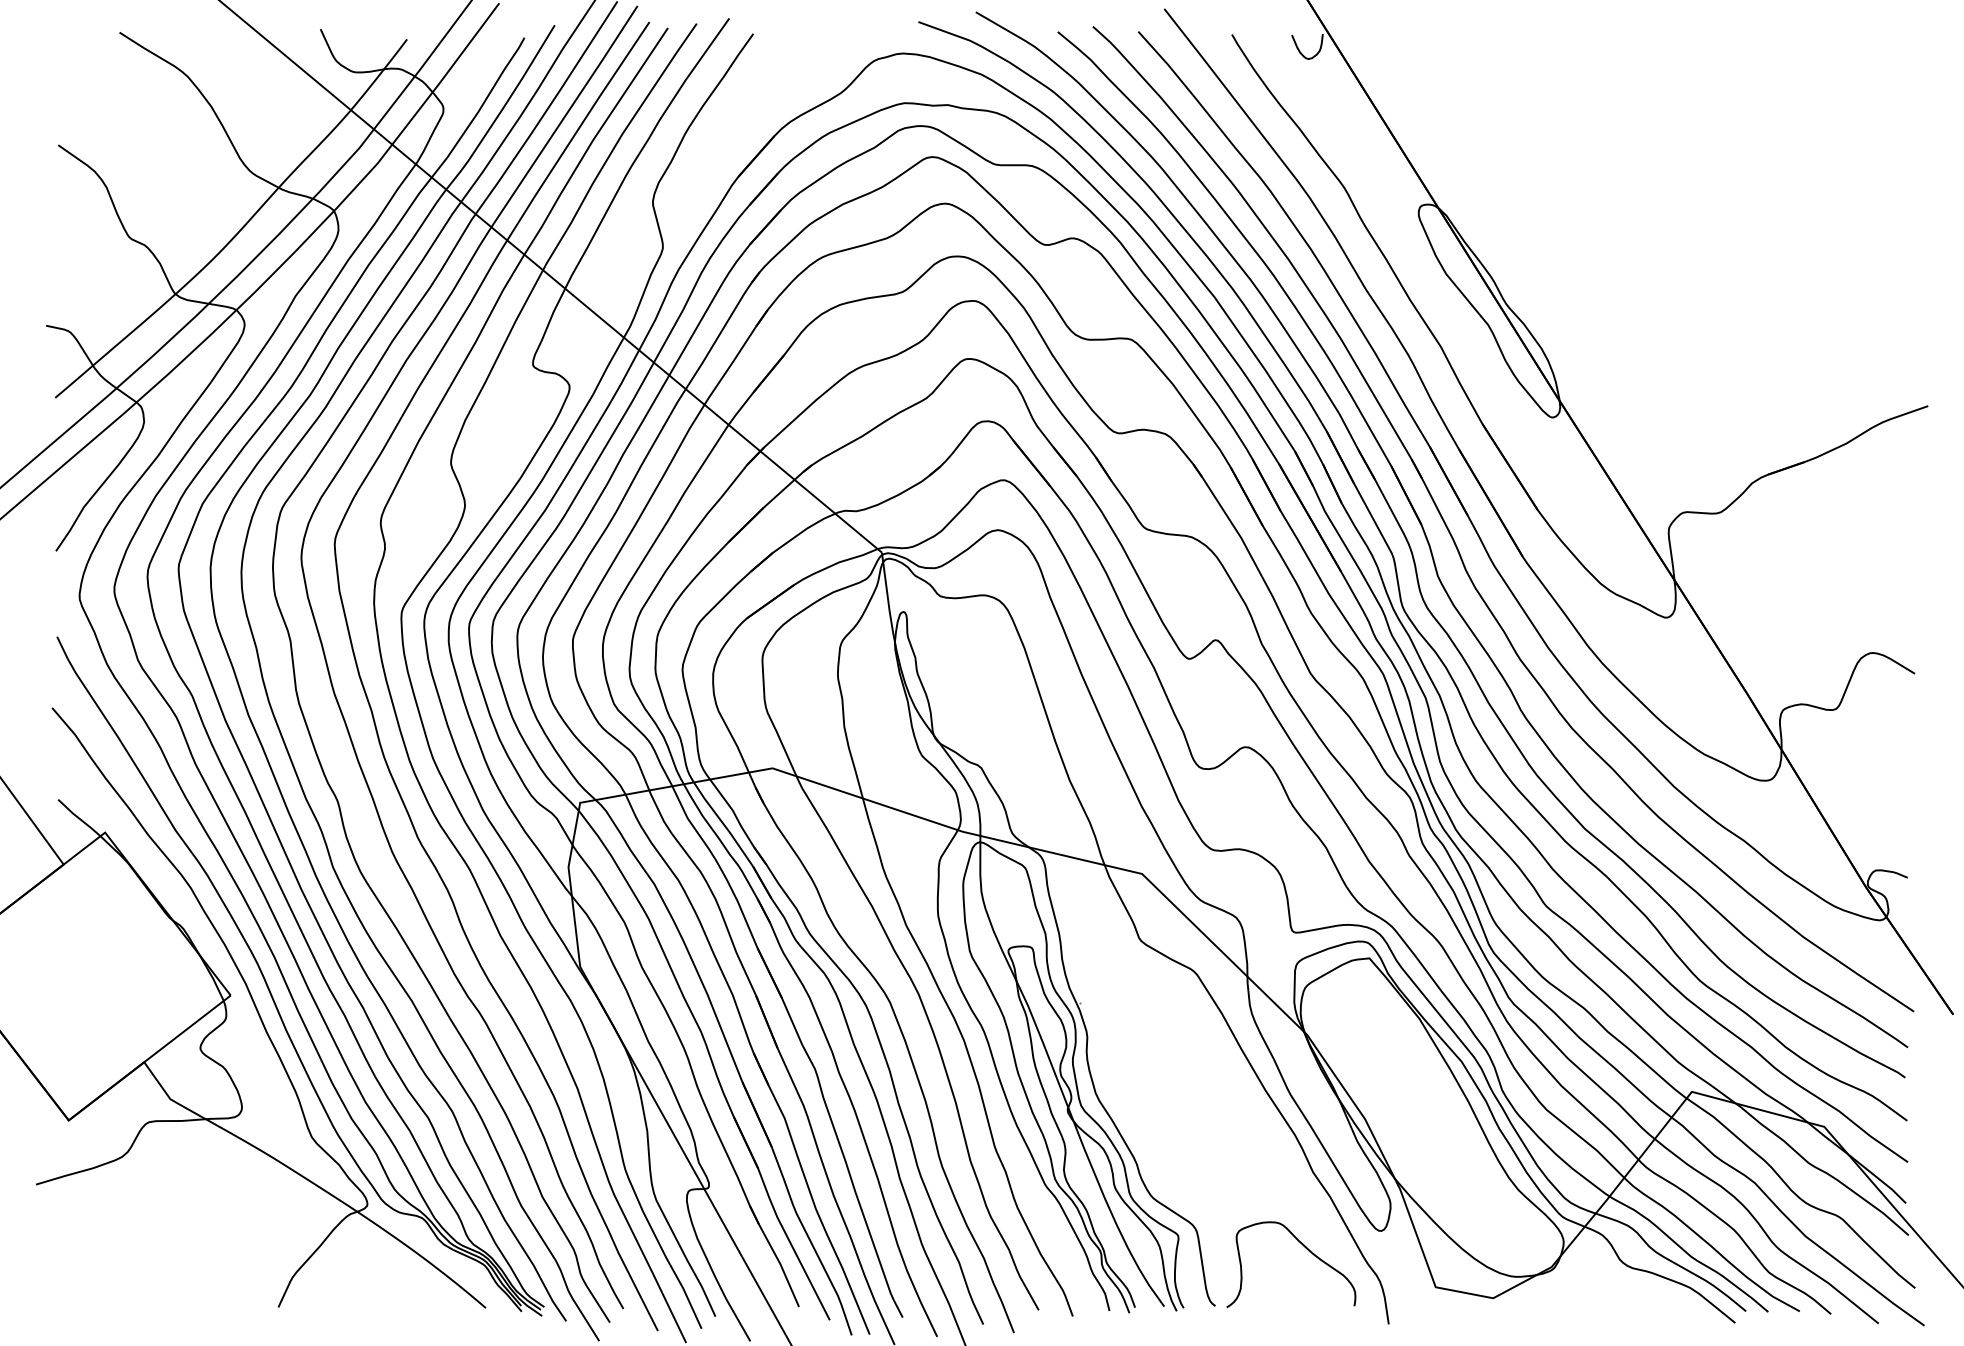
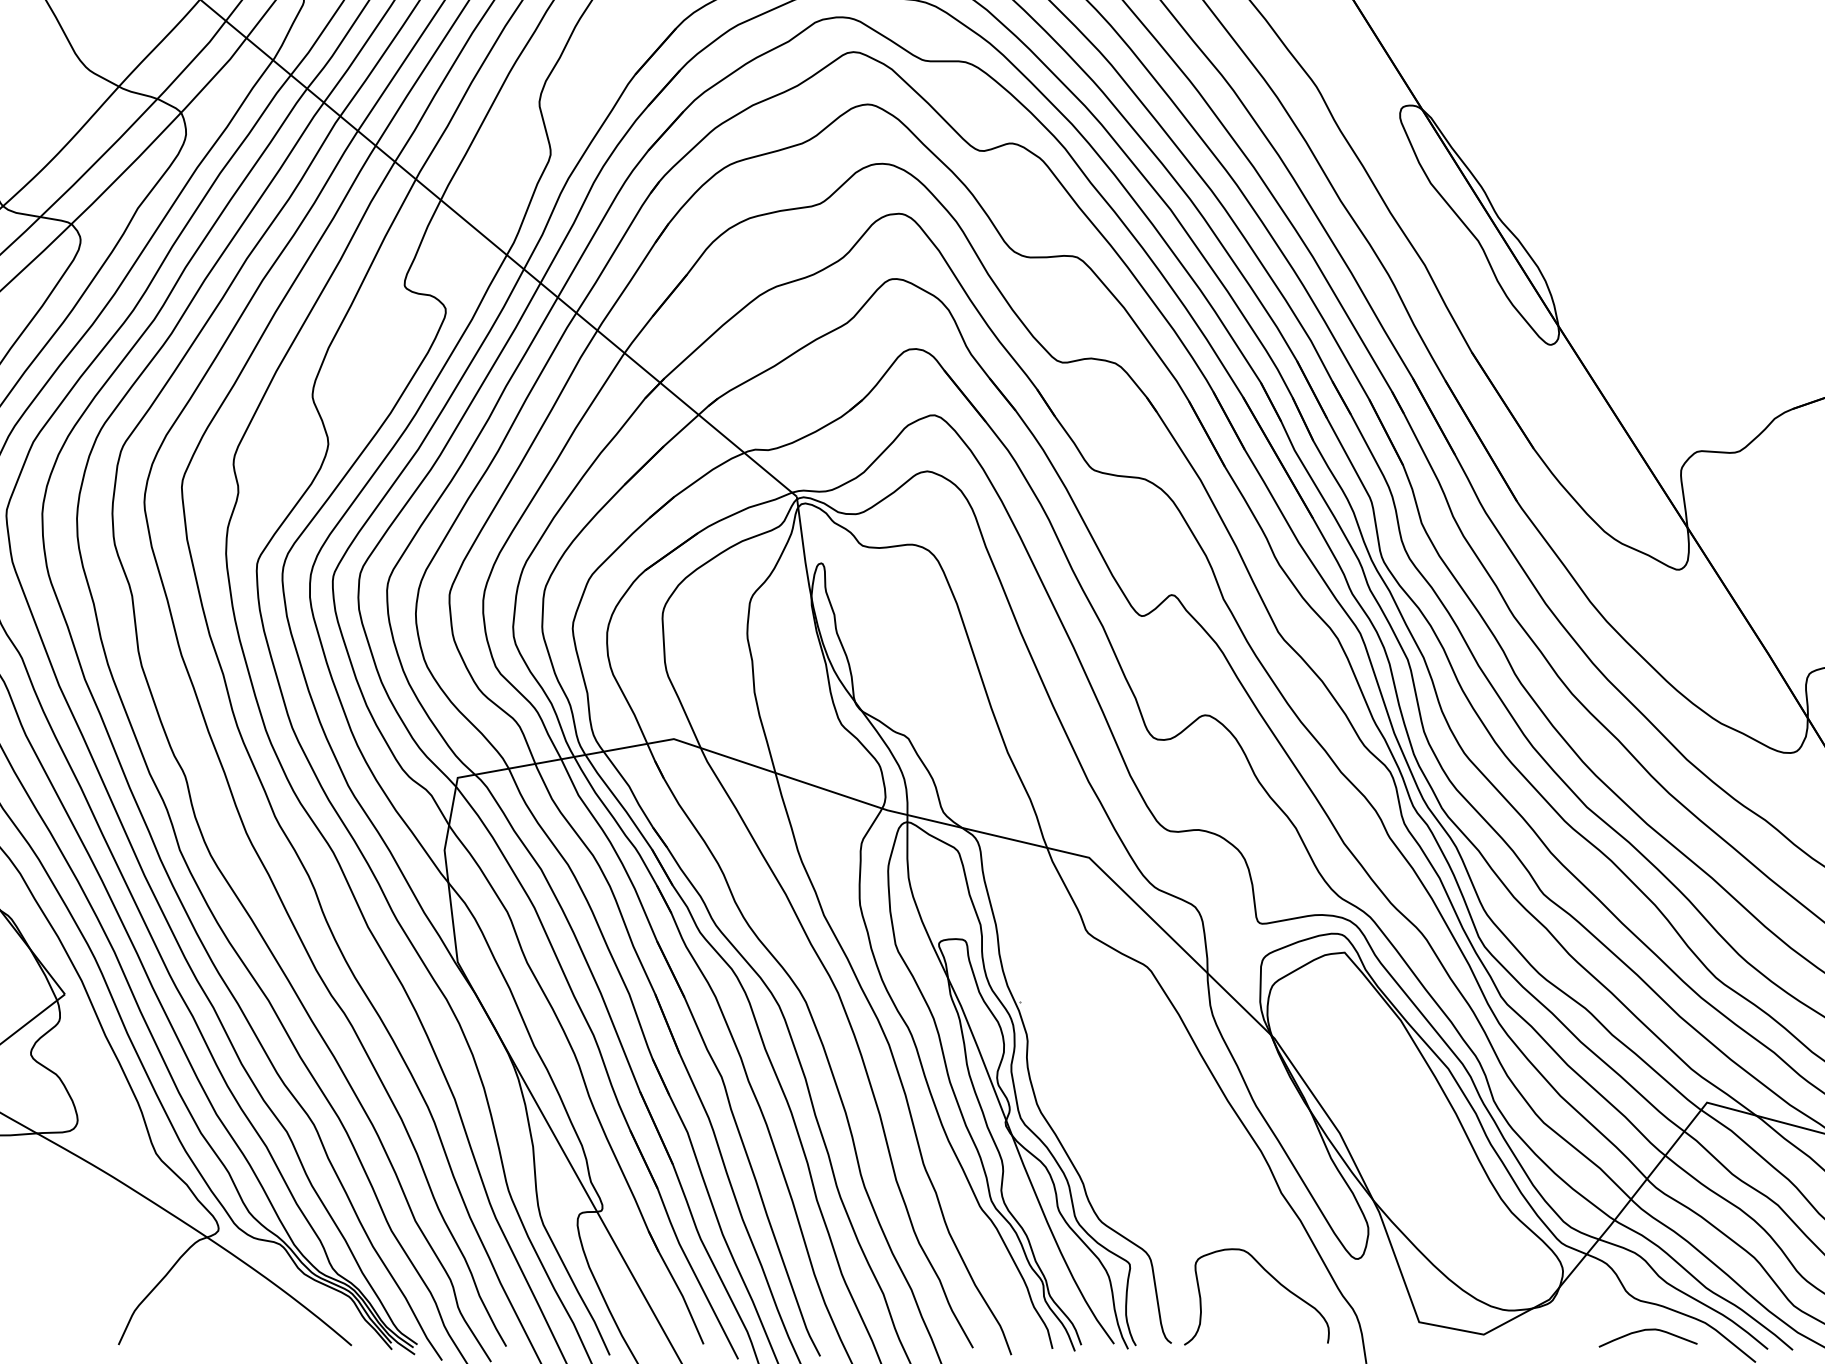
curve: (1639, 1294) -> (1648, 1330), added

